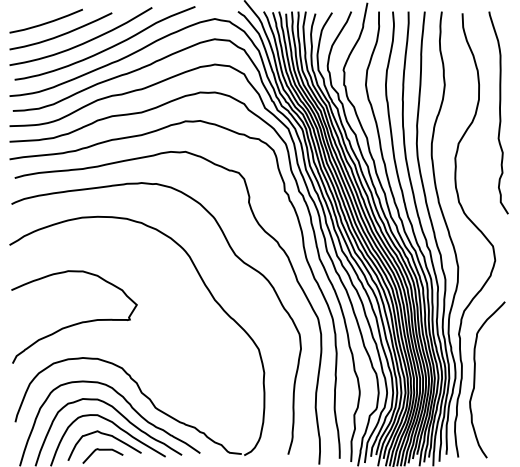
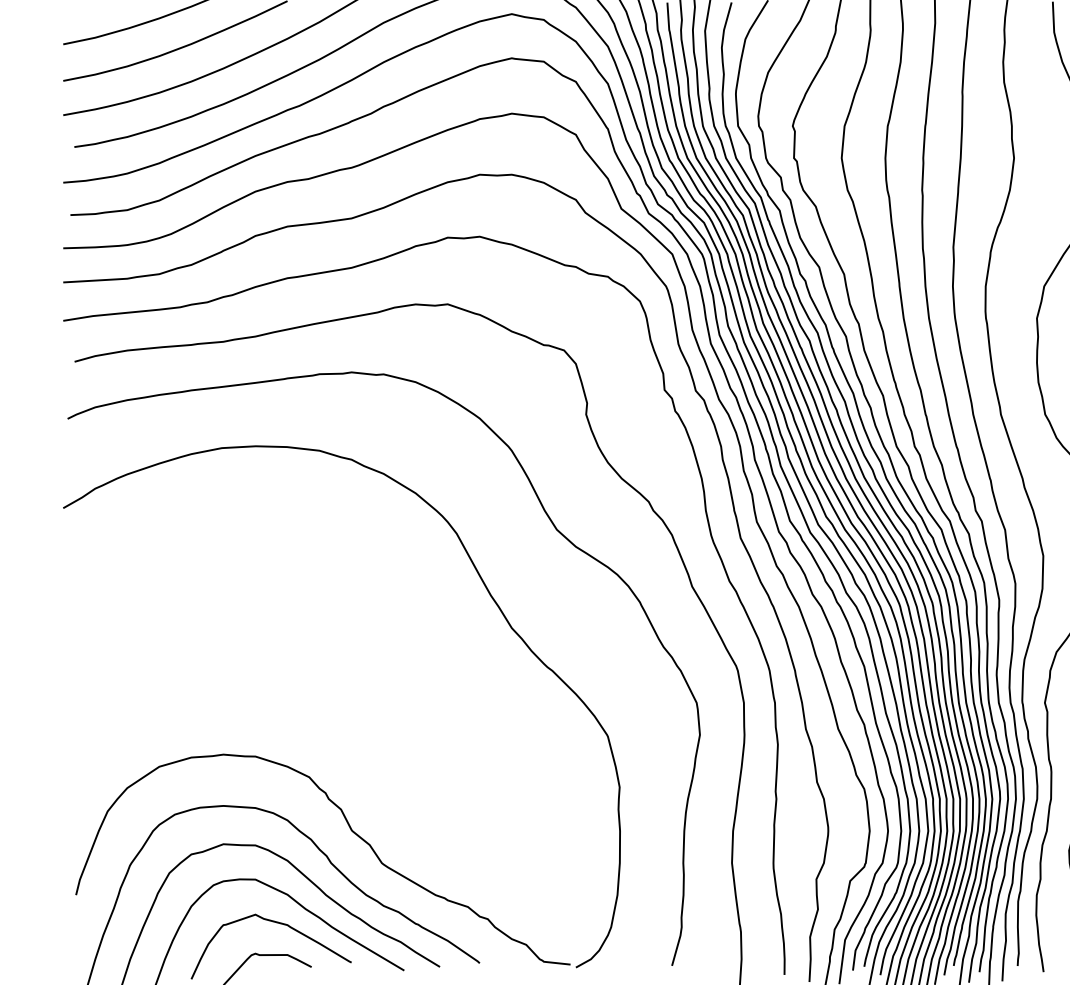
curve: (74, 323) -> (205, 679), removed

